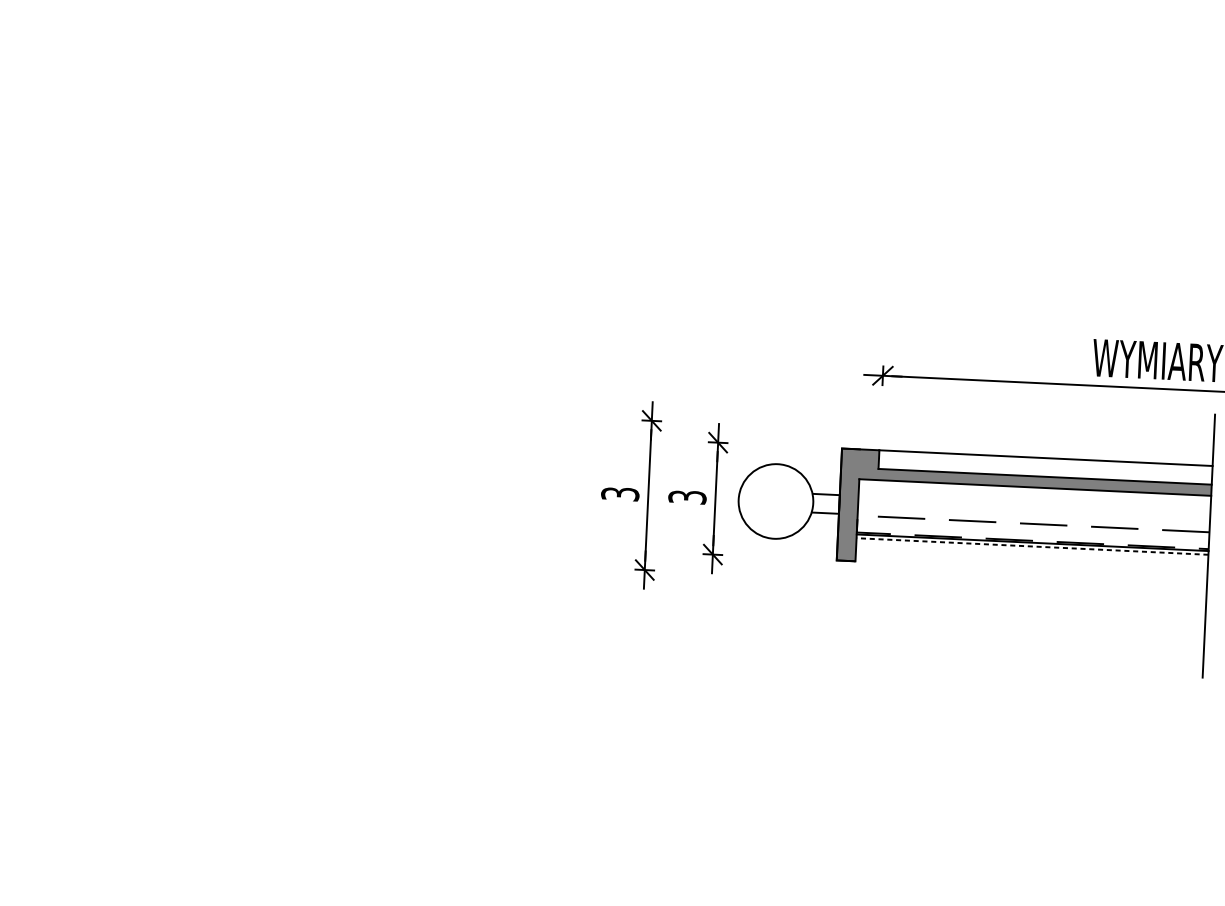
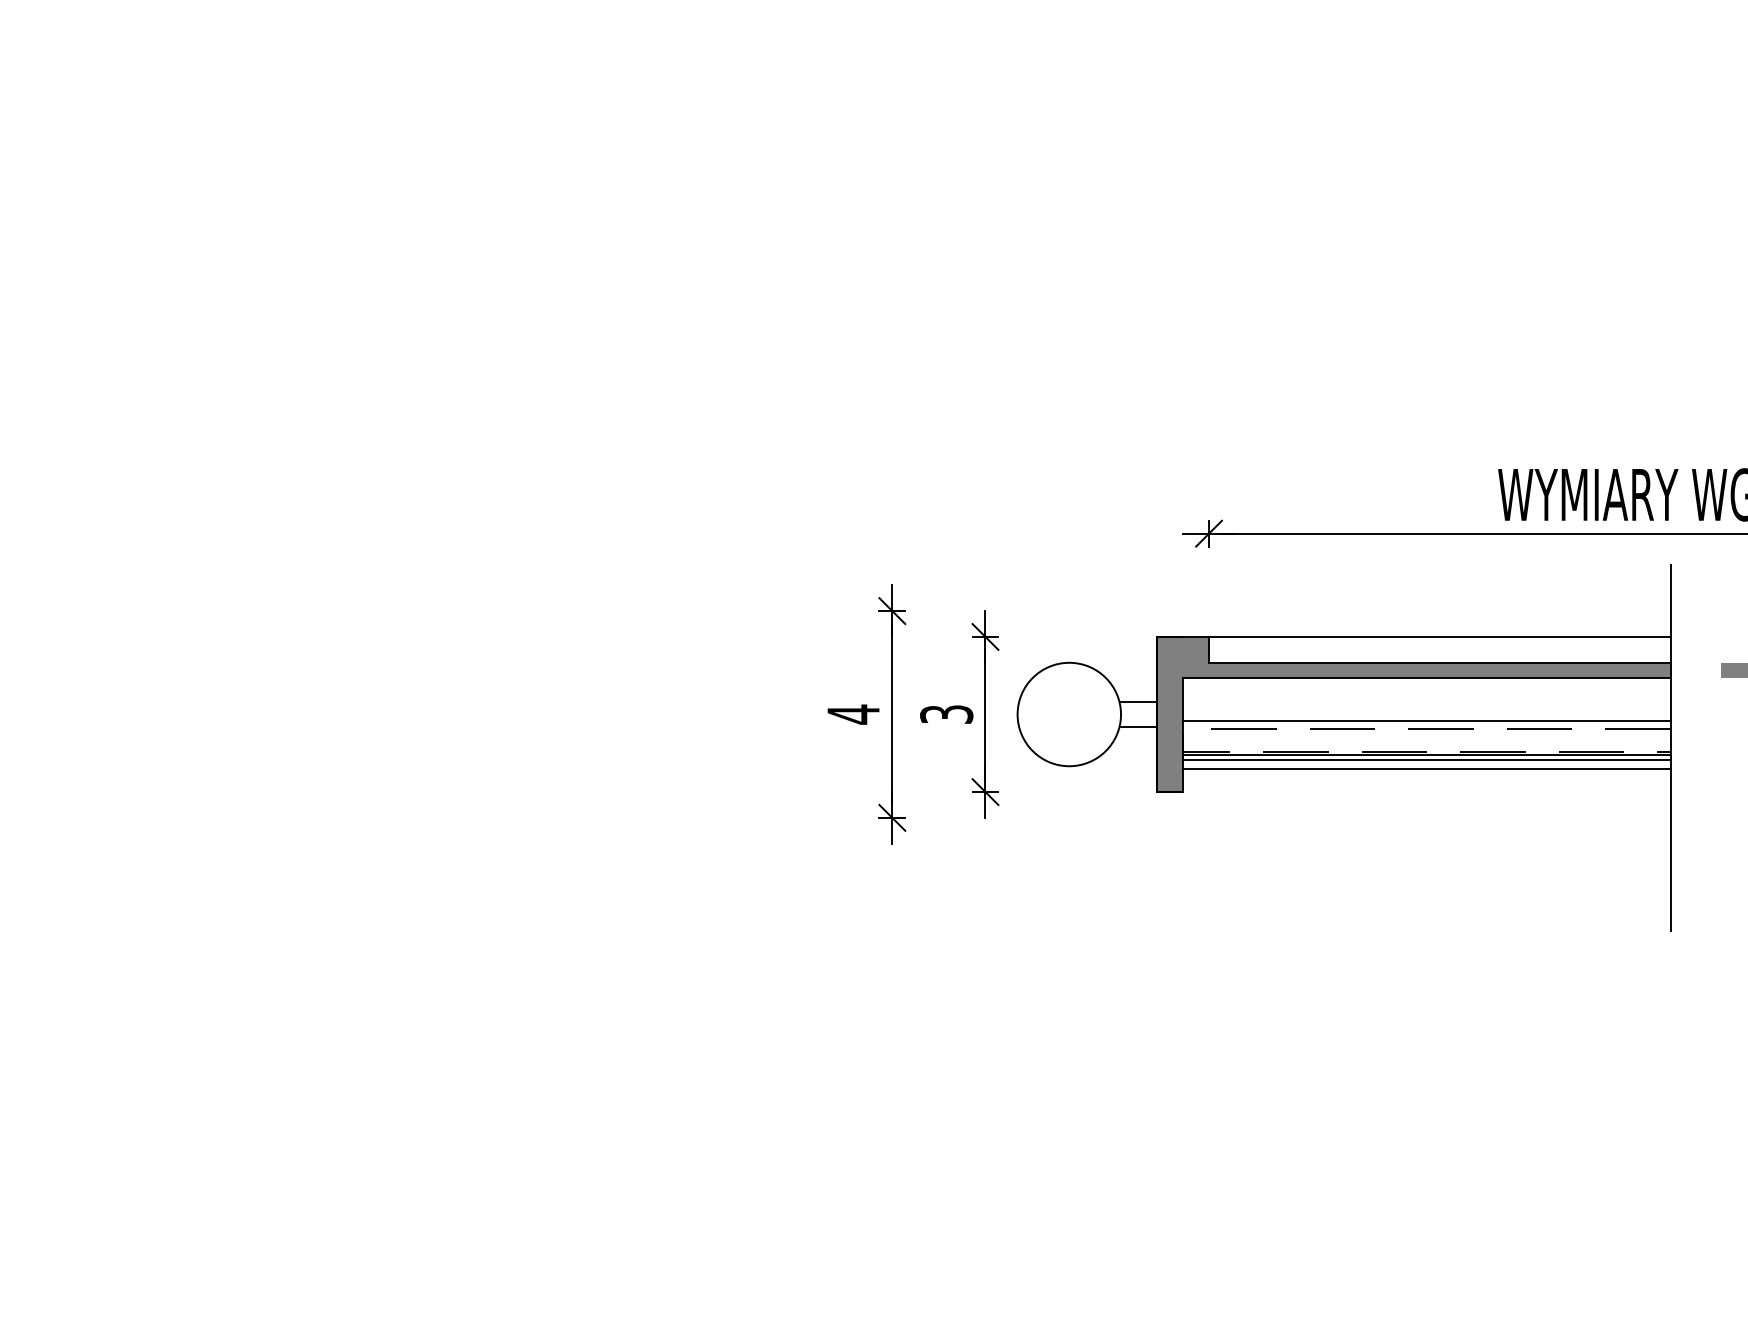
text: (620, 494) -> (853, 714), 3 -> 4
line: (1033, 517) -> (1426, 720), added
line: (1032, 546) -> (1427, 760), dashed -> solid
line: (1031, 552) -> (1426, 768), added

